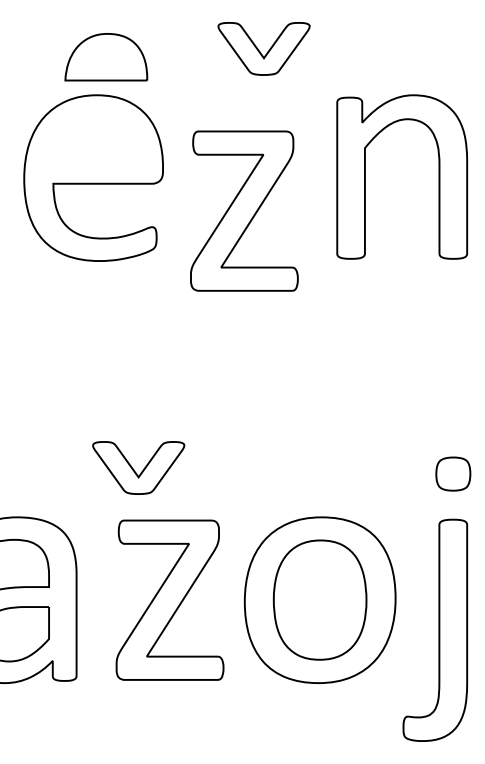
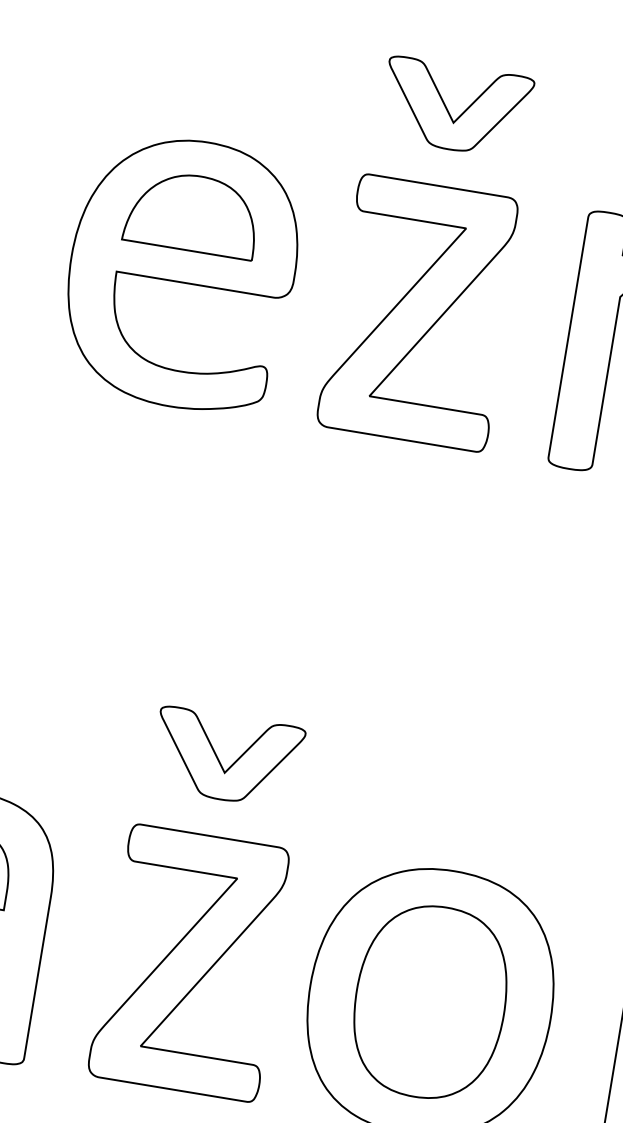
part: (263, 48) -> (455, 107), moved
part: (106, 57) -> (193, 213), moved
part: (244, 210) -> (421, 311), moved
part: (138, 467) -> (227, 757), moved

